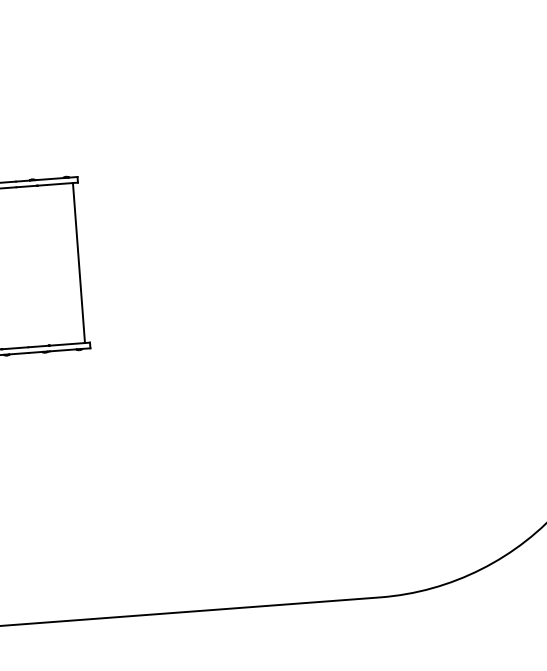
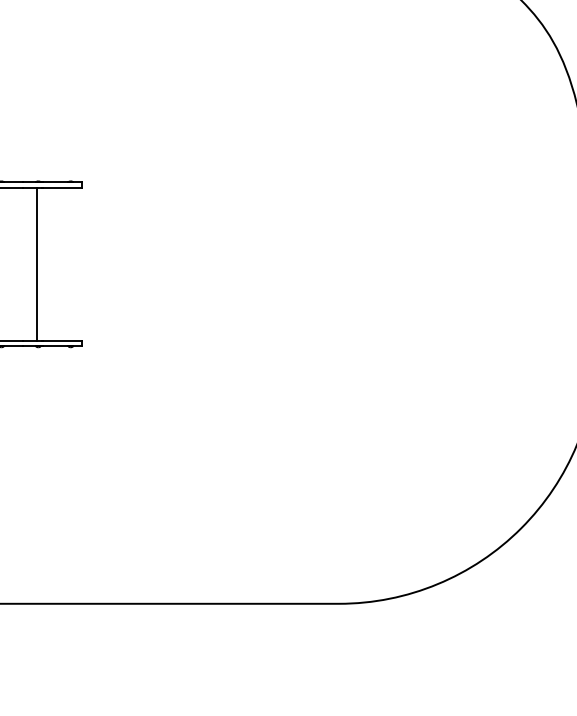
line: (78, 262) -> (36, 263), moved

